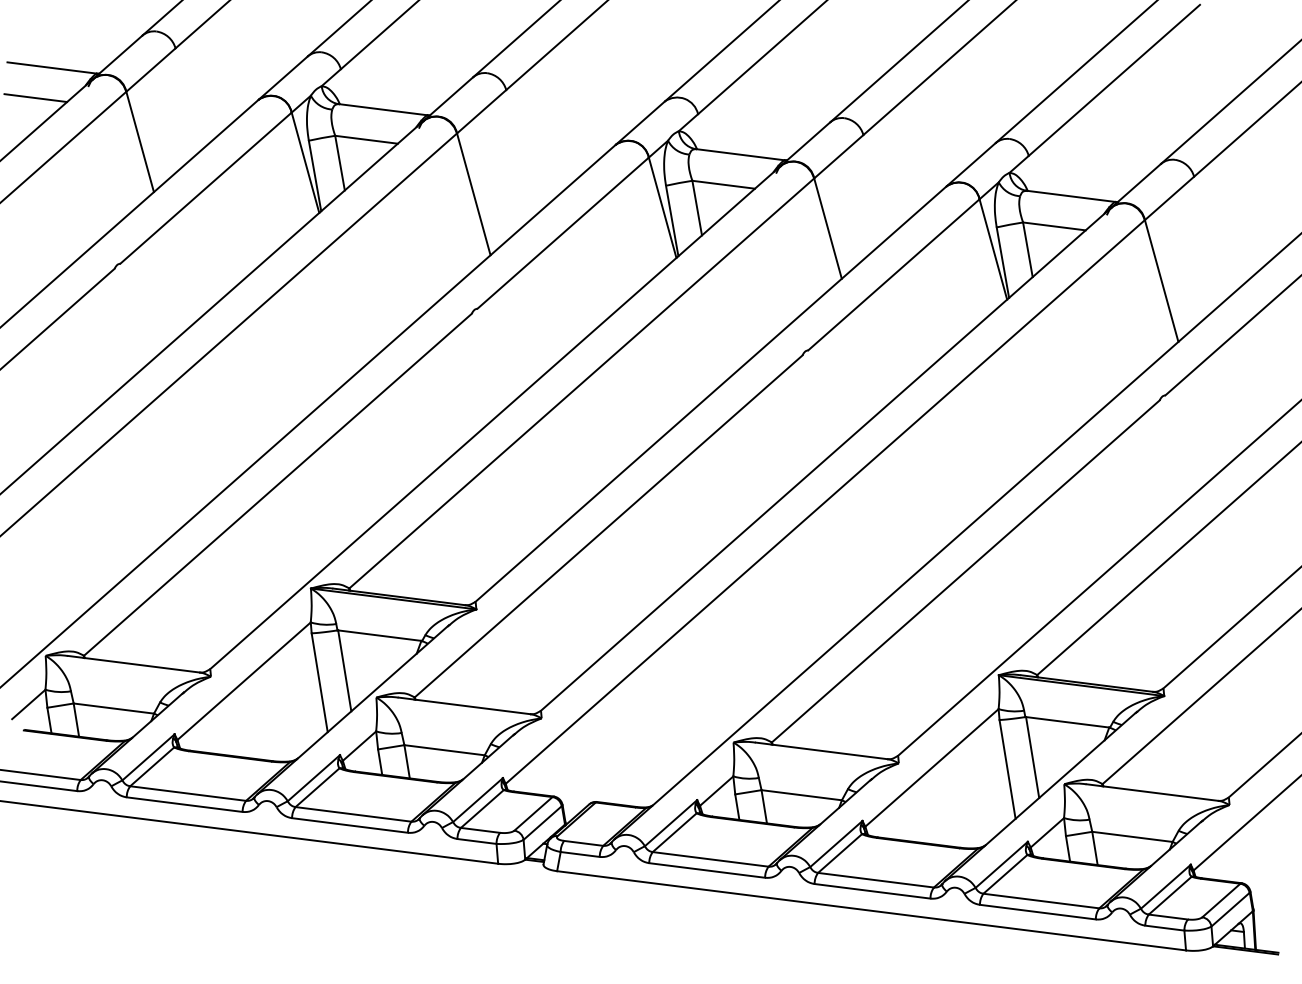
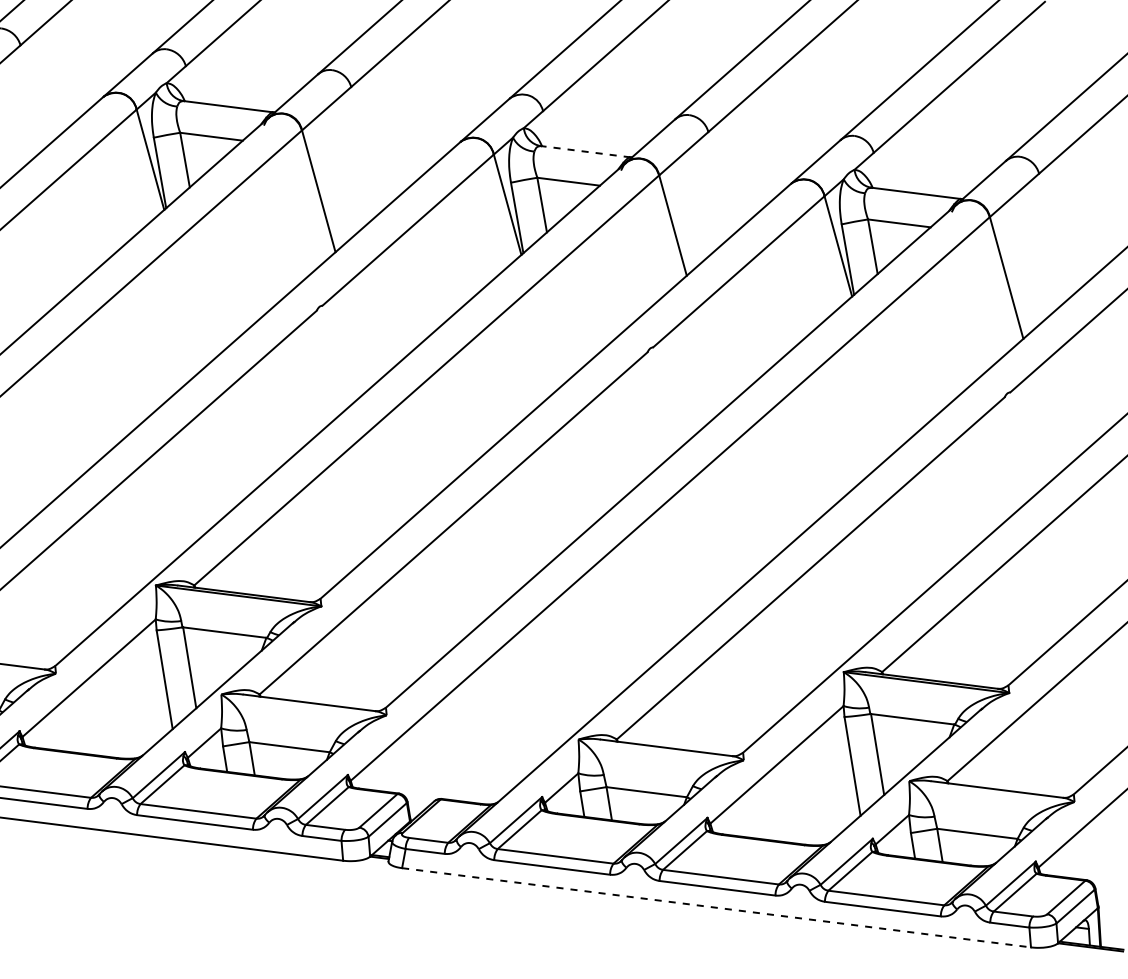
line: (740, 154) -> (585, 151), solid -> dashed
line: (871, 910) -> (716, 907), solid -> dashed

